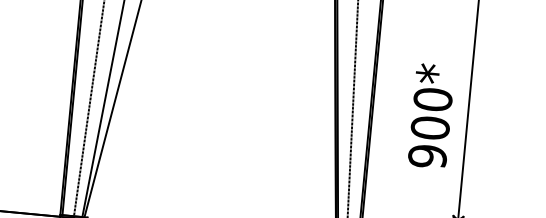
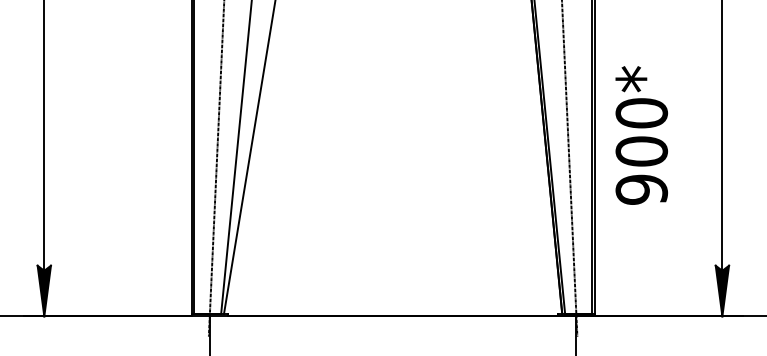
text: (431, 116) -> (641, 135), moved

